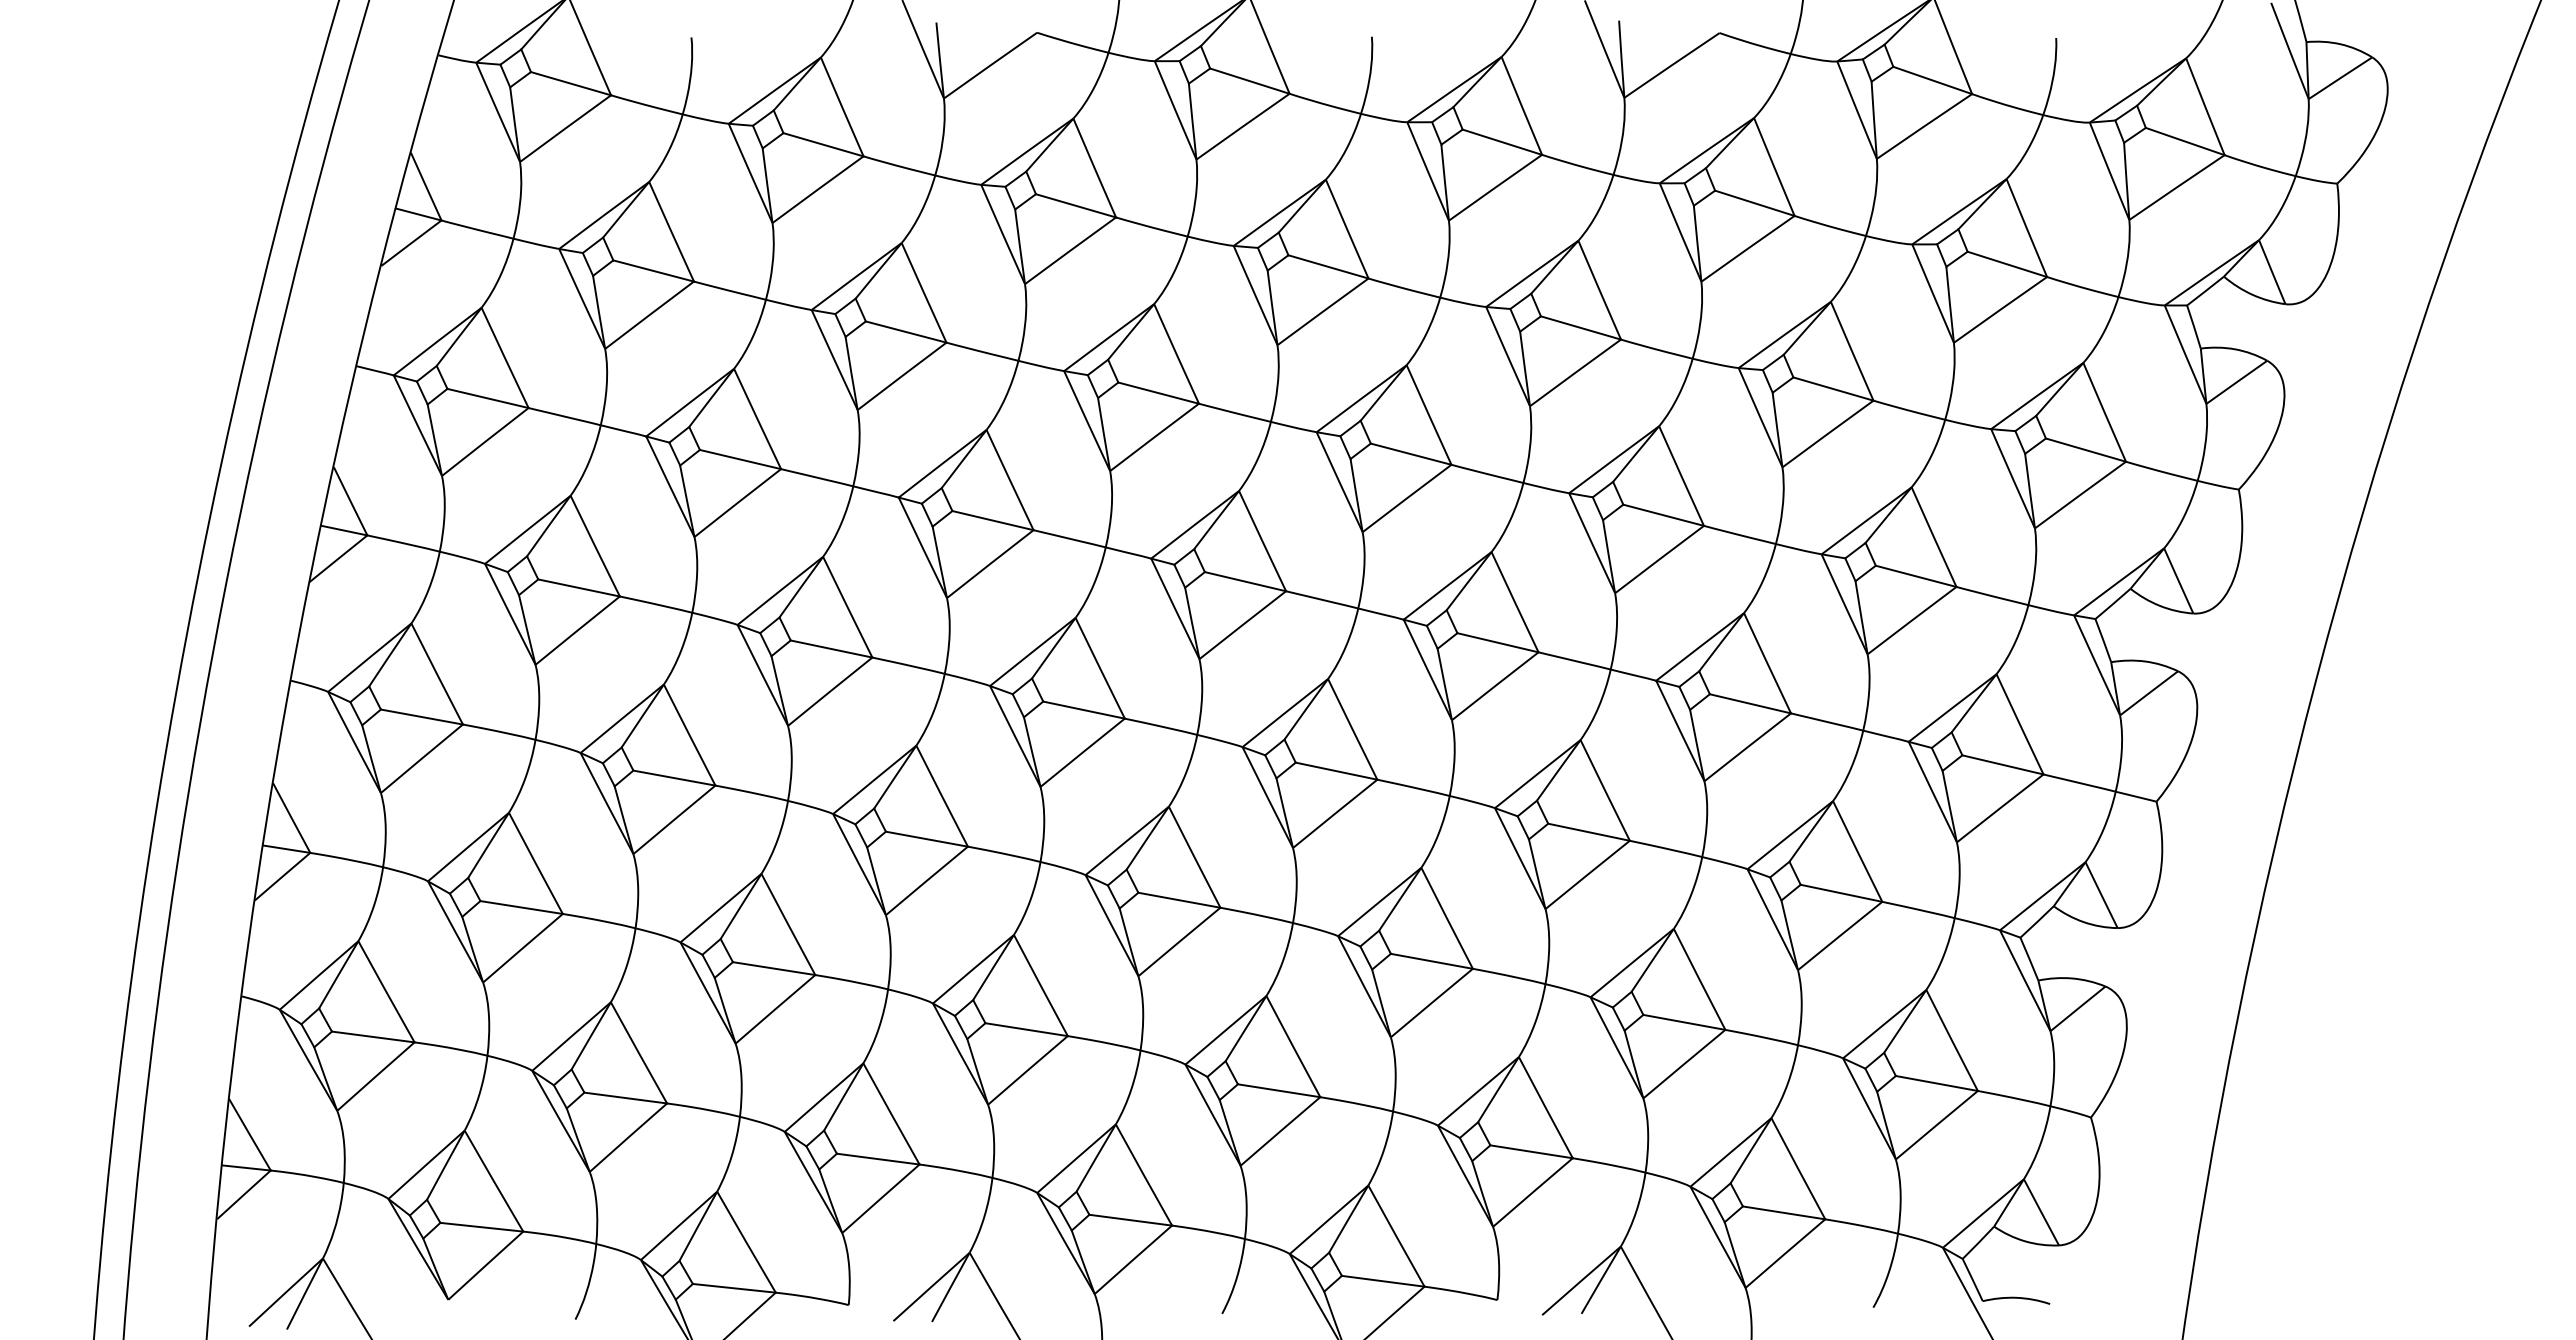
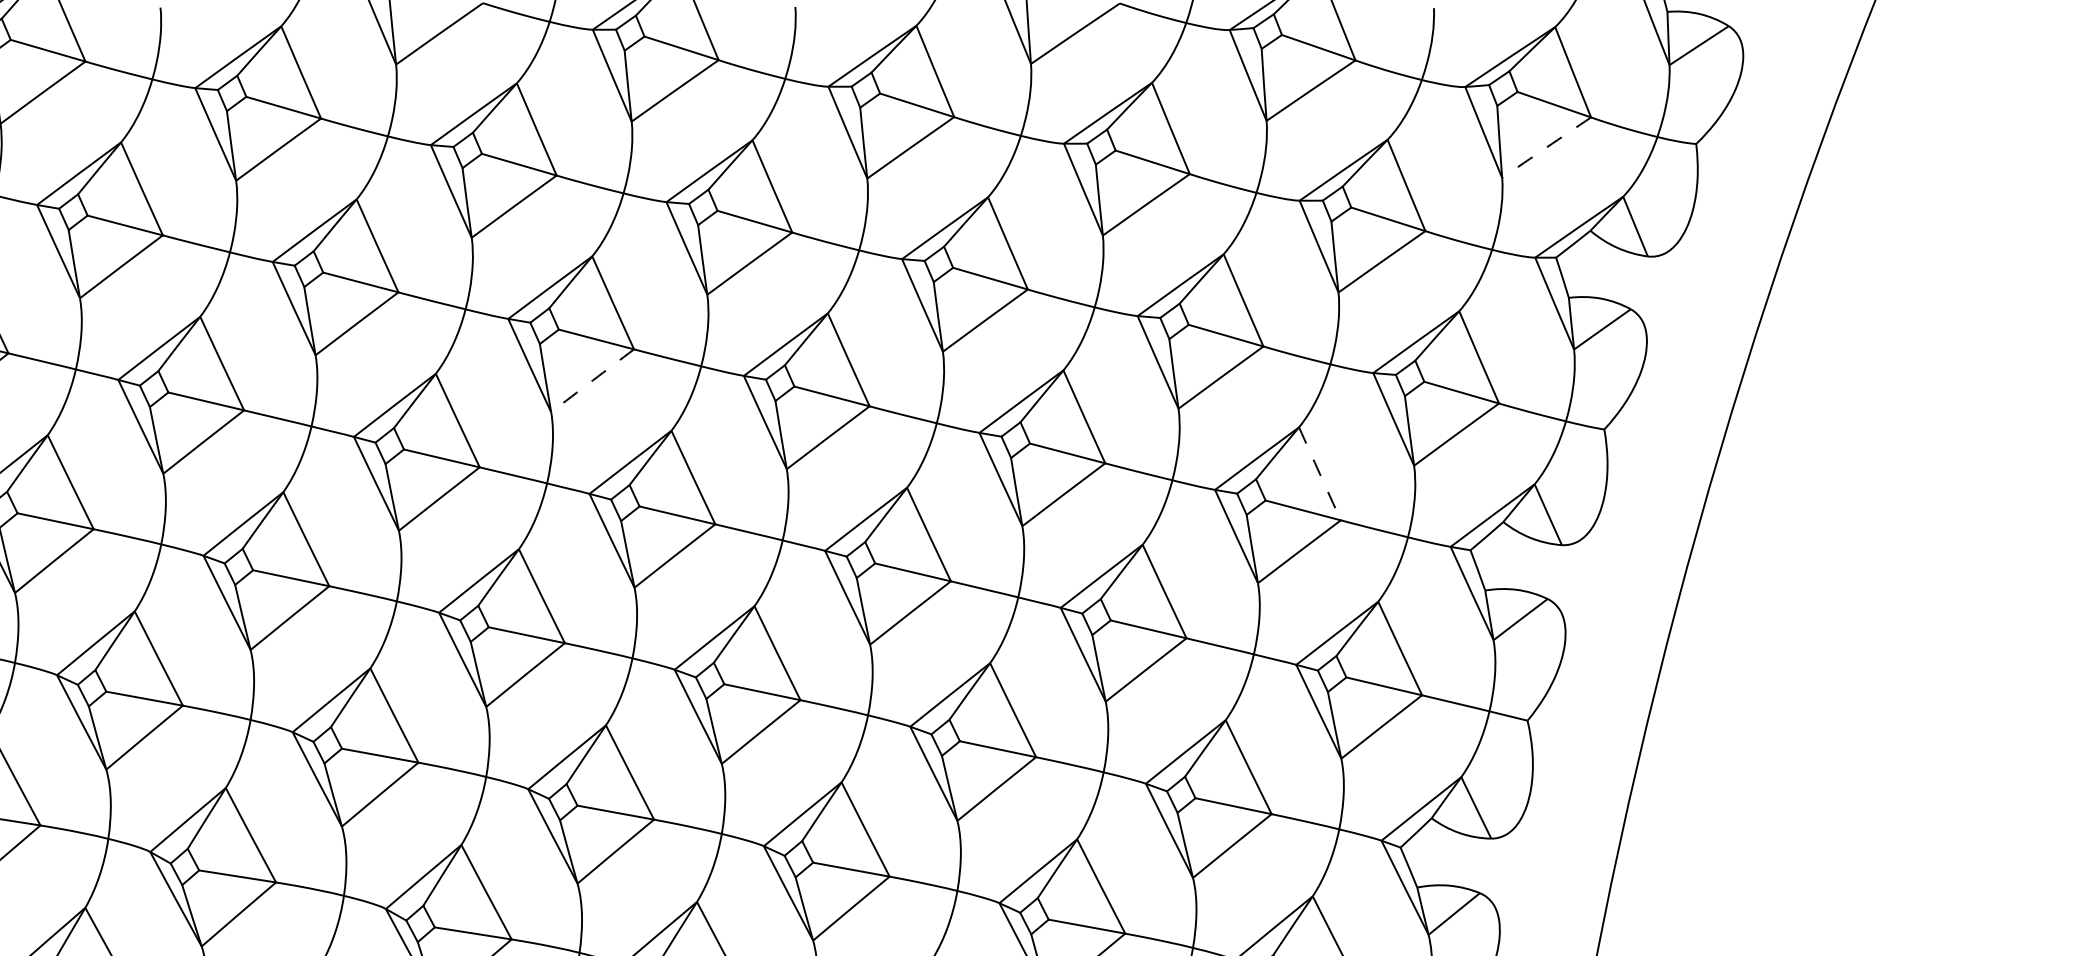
arc: (2176, 187) -> (1546, 147), solid -> dashed
arc: (1154, 437) -> (592, 380), solid -> dashed
arc: (1933, 537) -> (1319, 474), solid -> dashed

